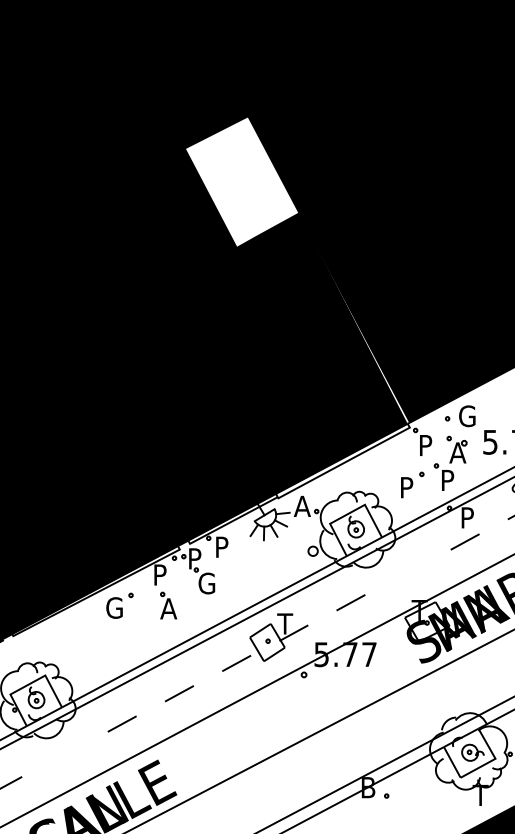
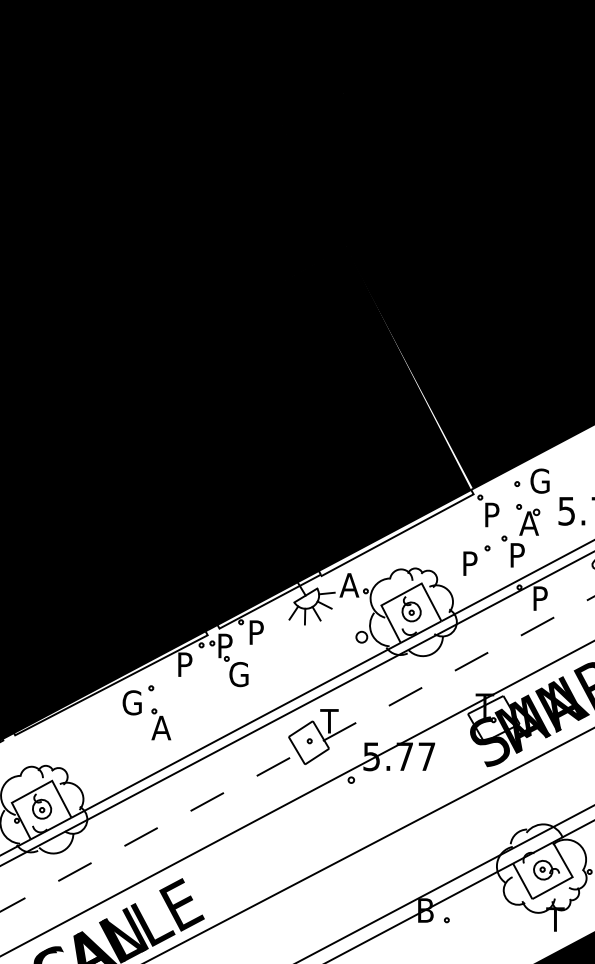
fill: (241, 182) -> (279, 210), added
line: (407, 572) -> (470, 661), added
part: (168, 605) -> (161, 724), moved
line: (64, 754) -> (74, 872), added

